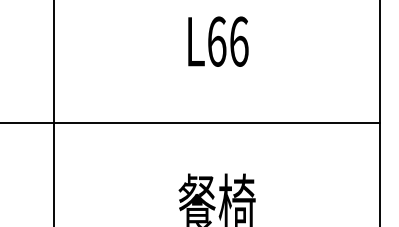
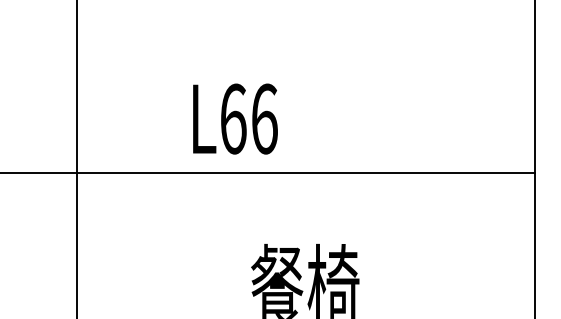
text: (218, 41) -> (235, 118), moved

